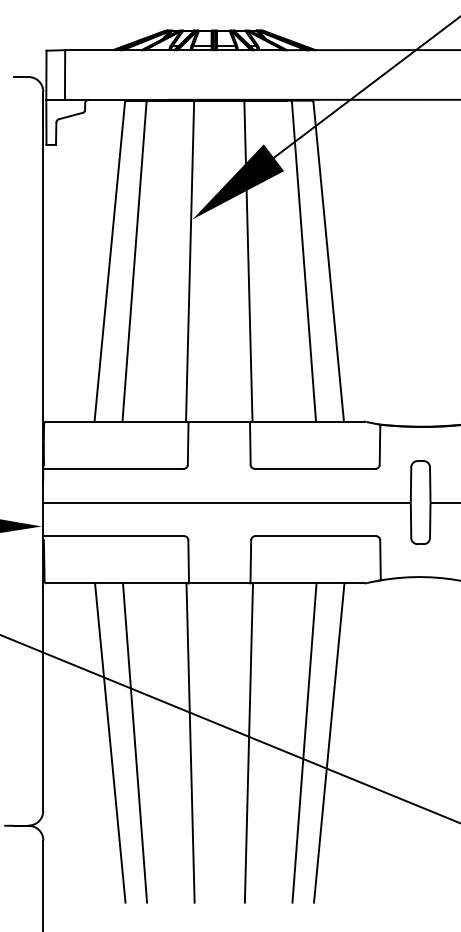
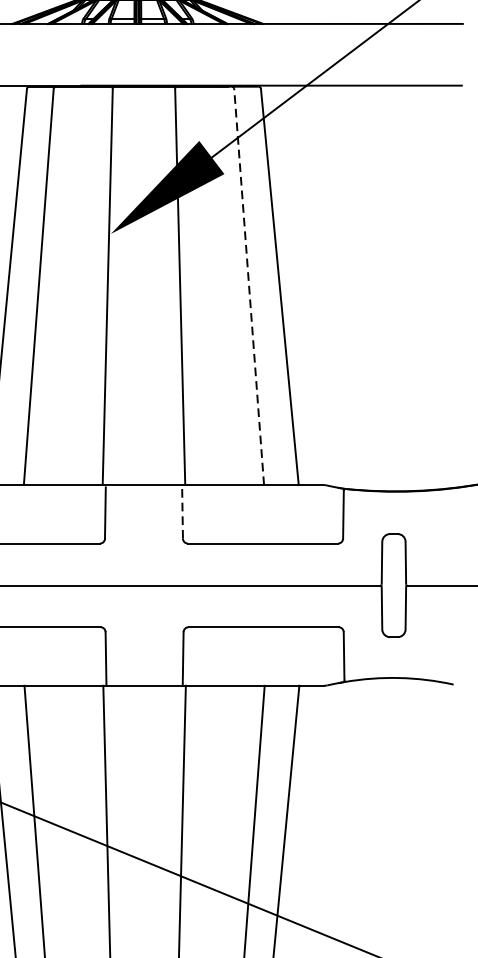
line: (303, 261) -> (248, 286), solid -> dashed
line: (250, 444) -> (182, 513), solid -> dashed

